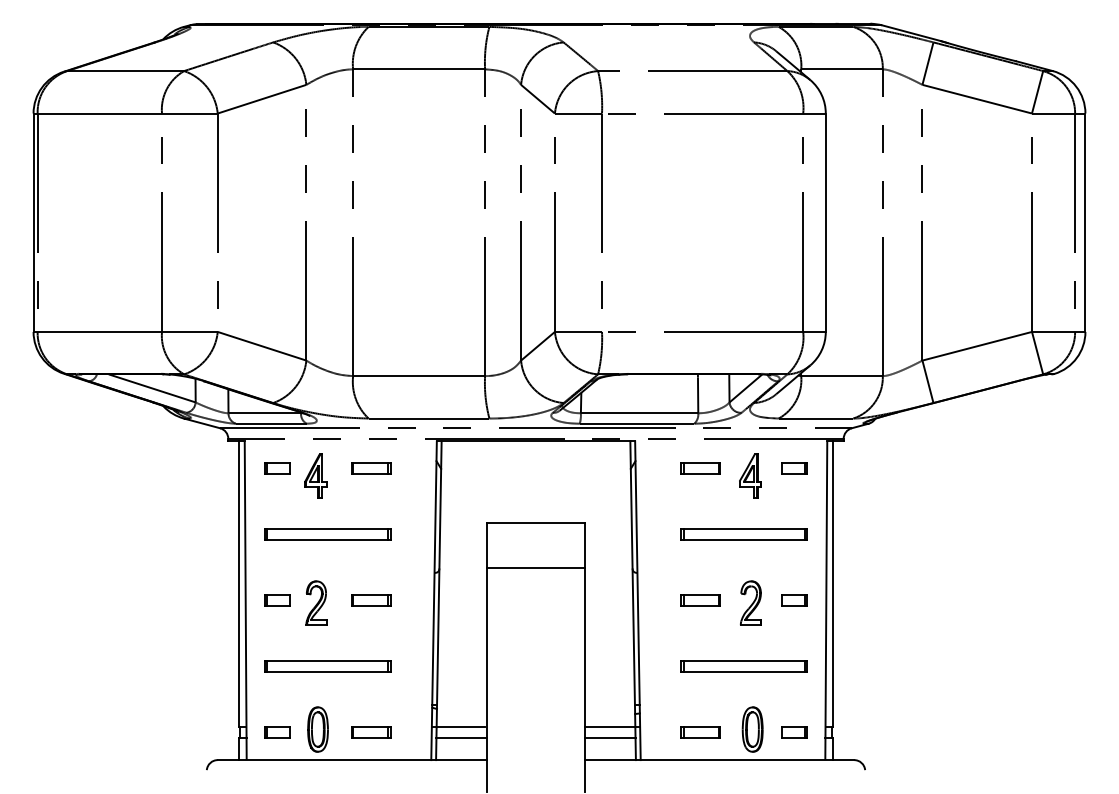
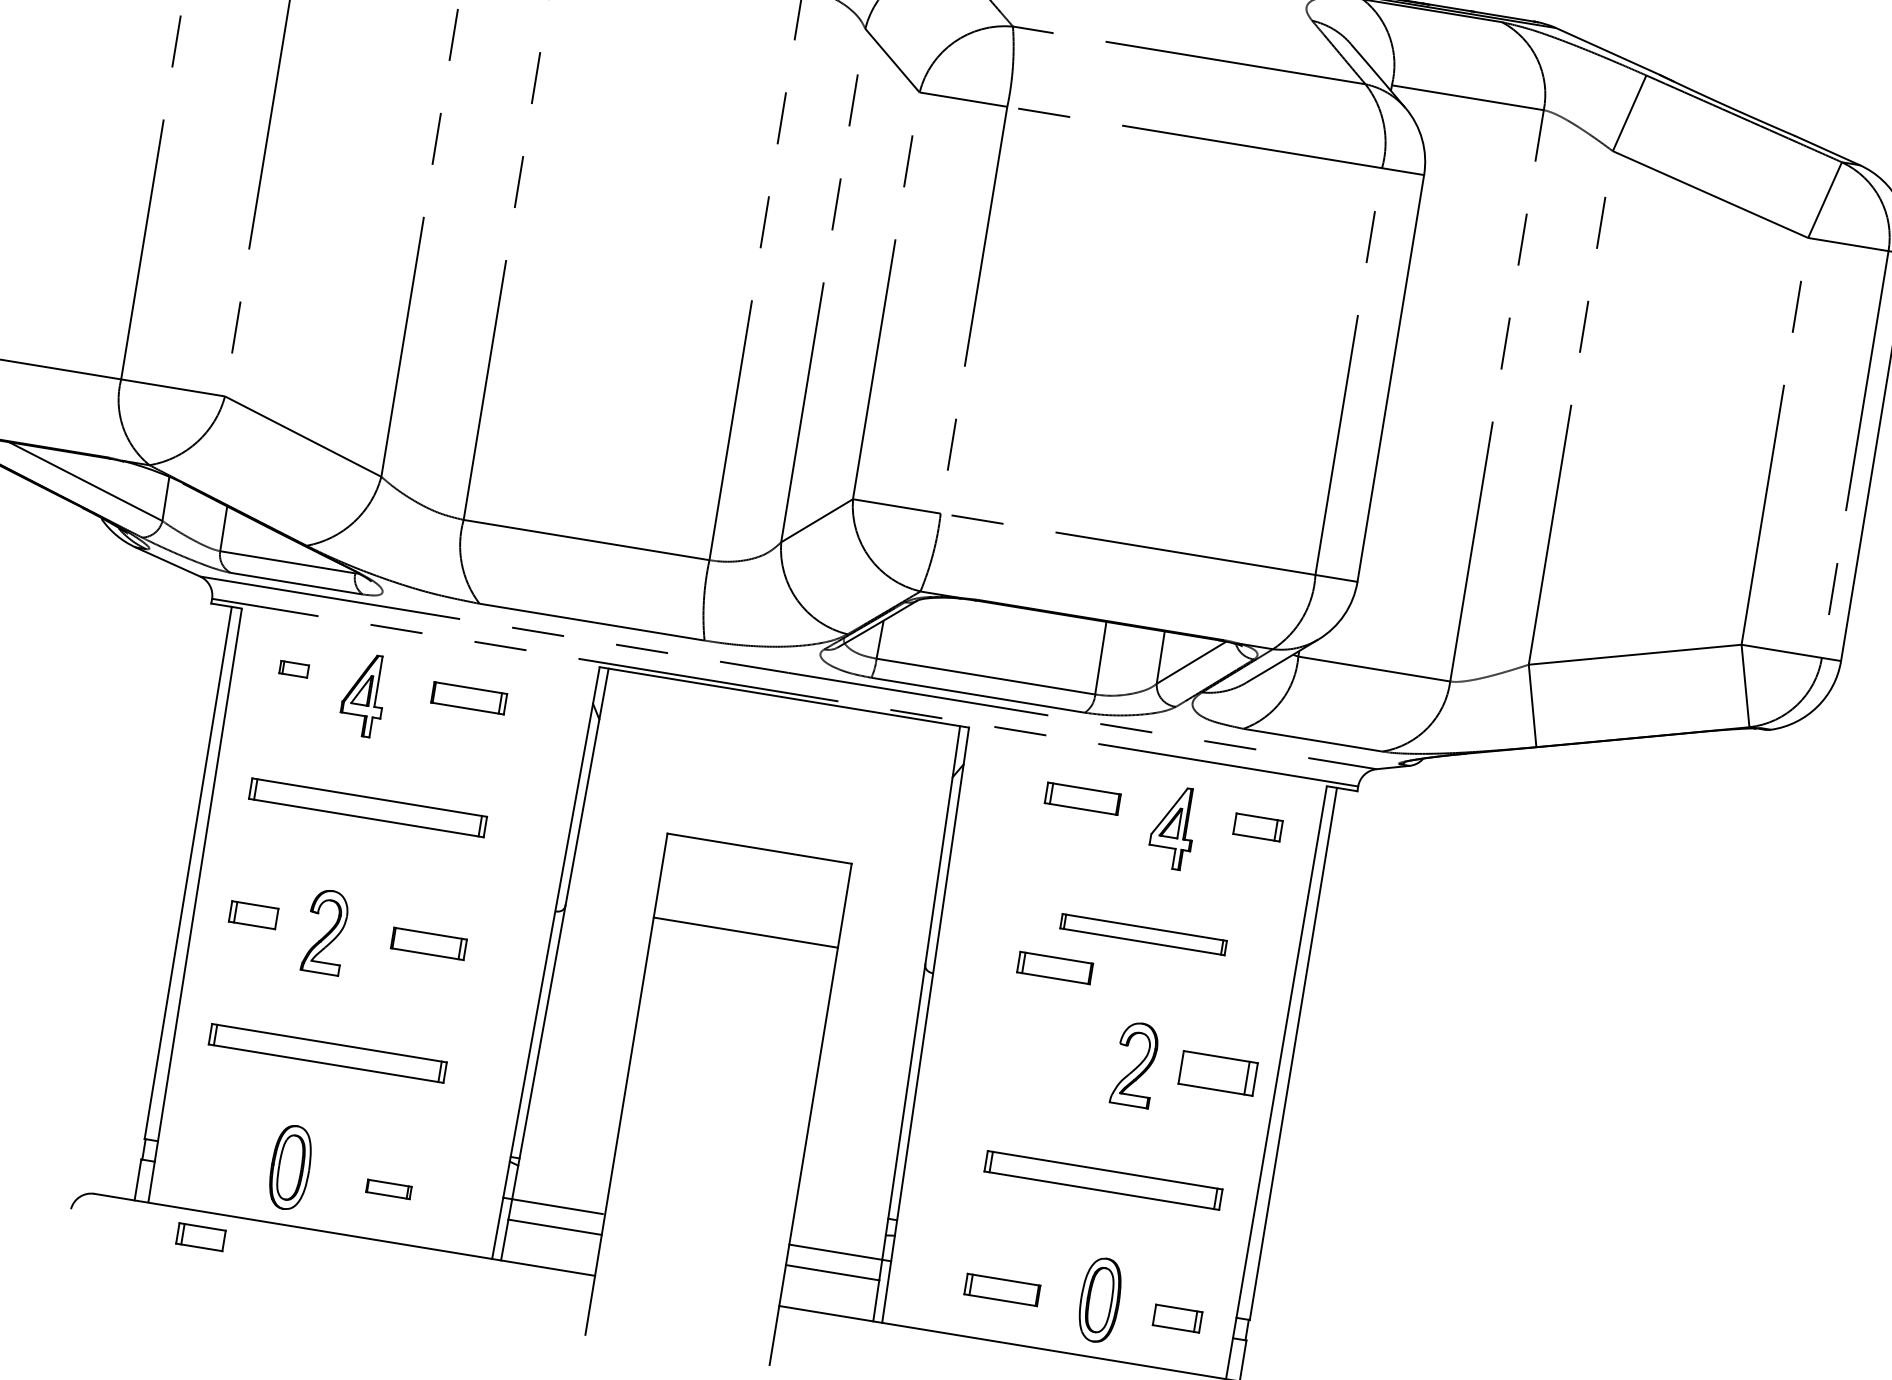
part: (277, 468) -> (294, 668), size x0.6
part: (743, 534) -> (1142, 934), size x0.7
part: (700, 600) -> (1054, 967), moved
part: (794, 600) -> (1217, 1072), size x1.6
part: (277, 732) -> (201, 1237), moved
part: (371, 732) -> (389, 1189), size x0.6

